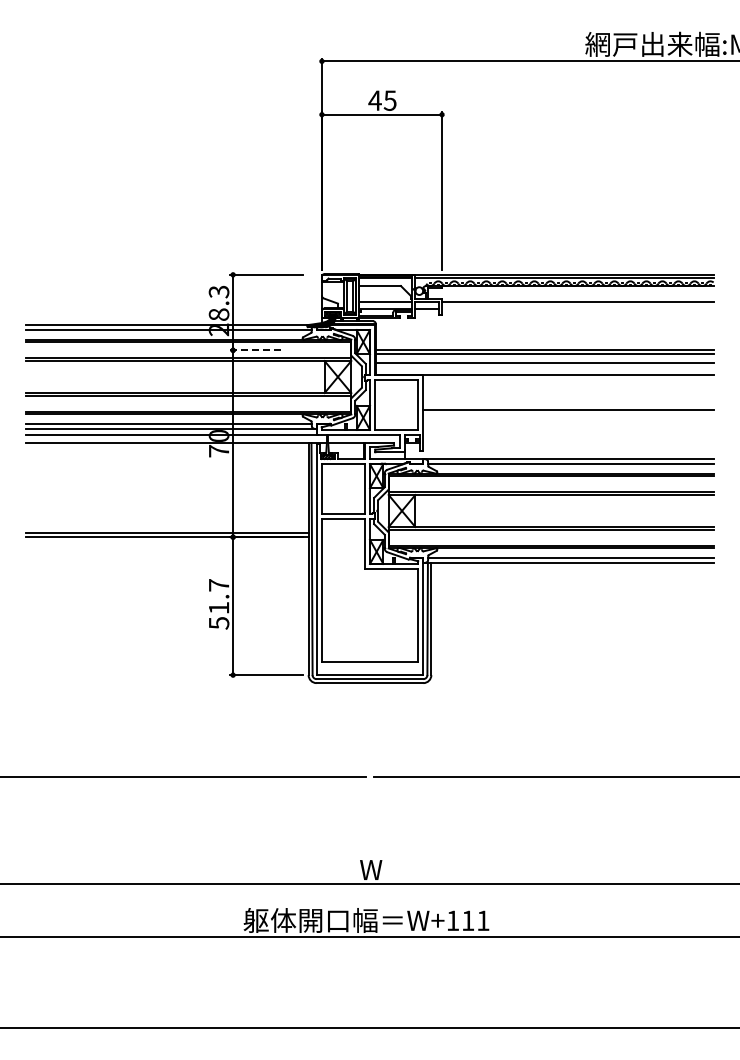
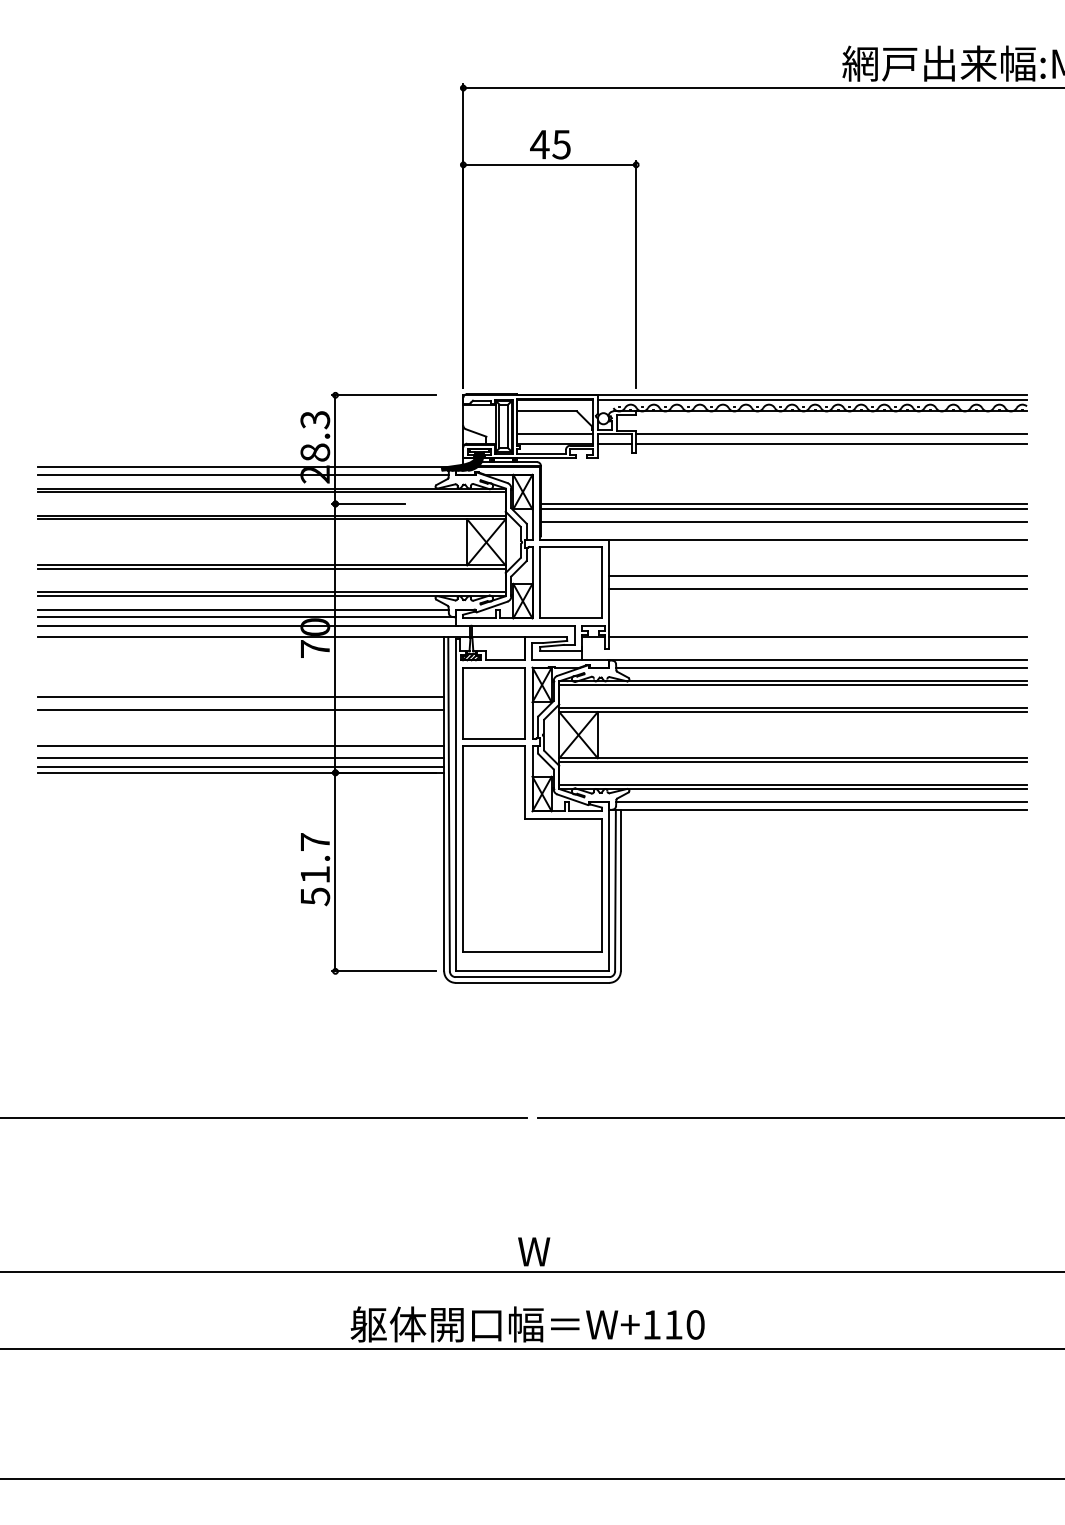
line: (577, 309) -> (831, 445), added
line: (255, 350) -> (367, 504), dashed -> solid
line: (568, 400) -> (818, 576), added
line: (568, 442) -> (818, 636), added
line: (167, 484) -> (241, 697), added
line: (167, 493) -> (241, 709), added
line: (167, 518) -> (241, 745), added
line: (167, 526) -> (241, 757), added
text: (483, 920) -> (695, 1324), W+111 -> W+110

